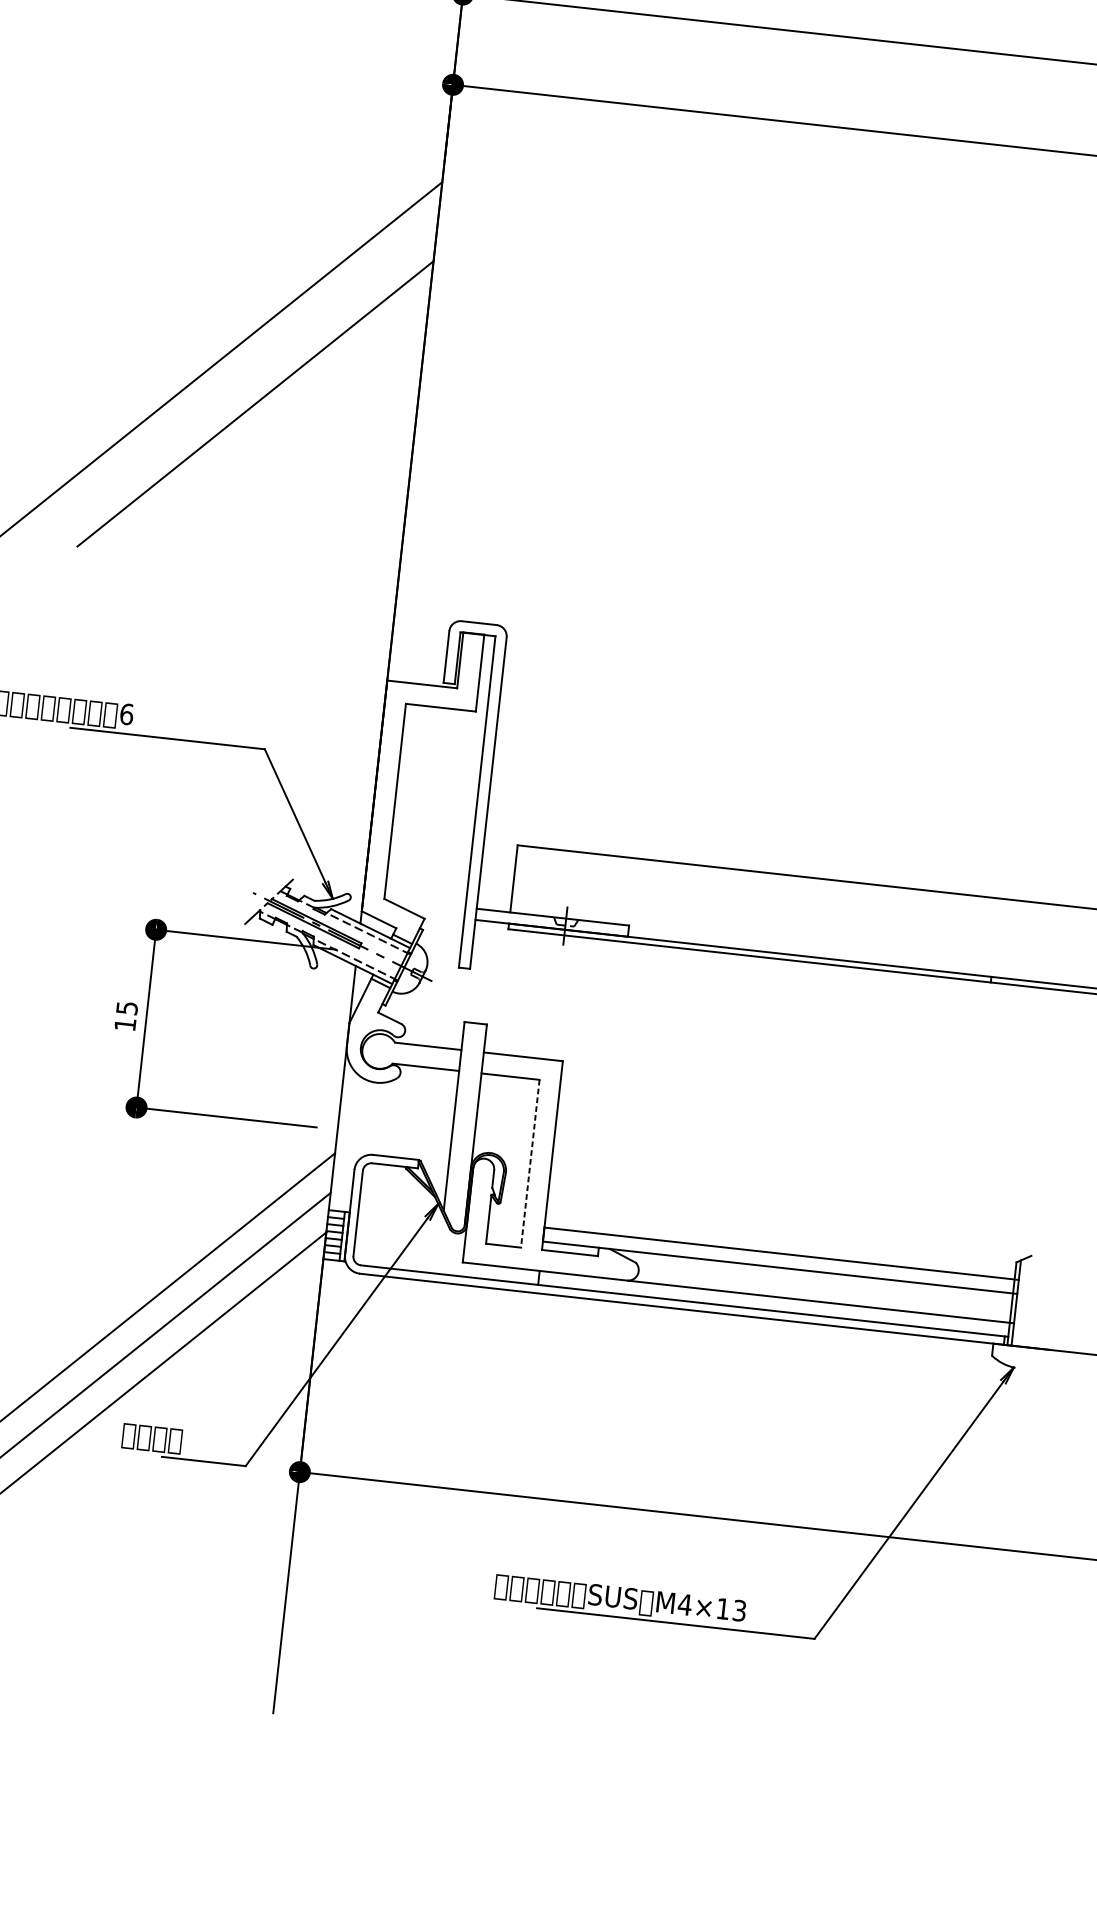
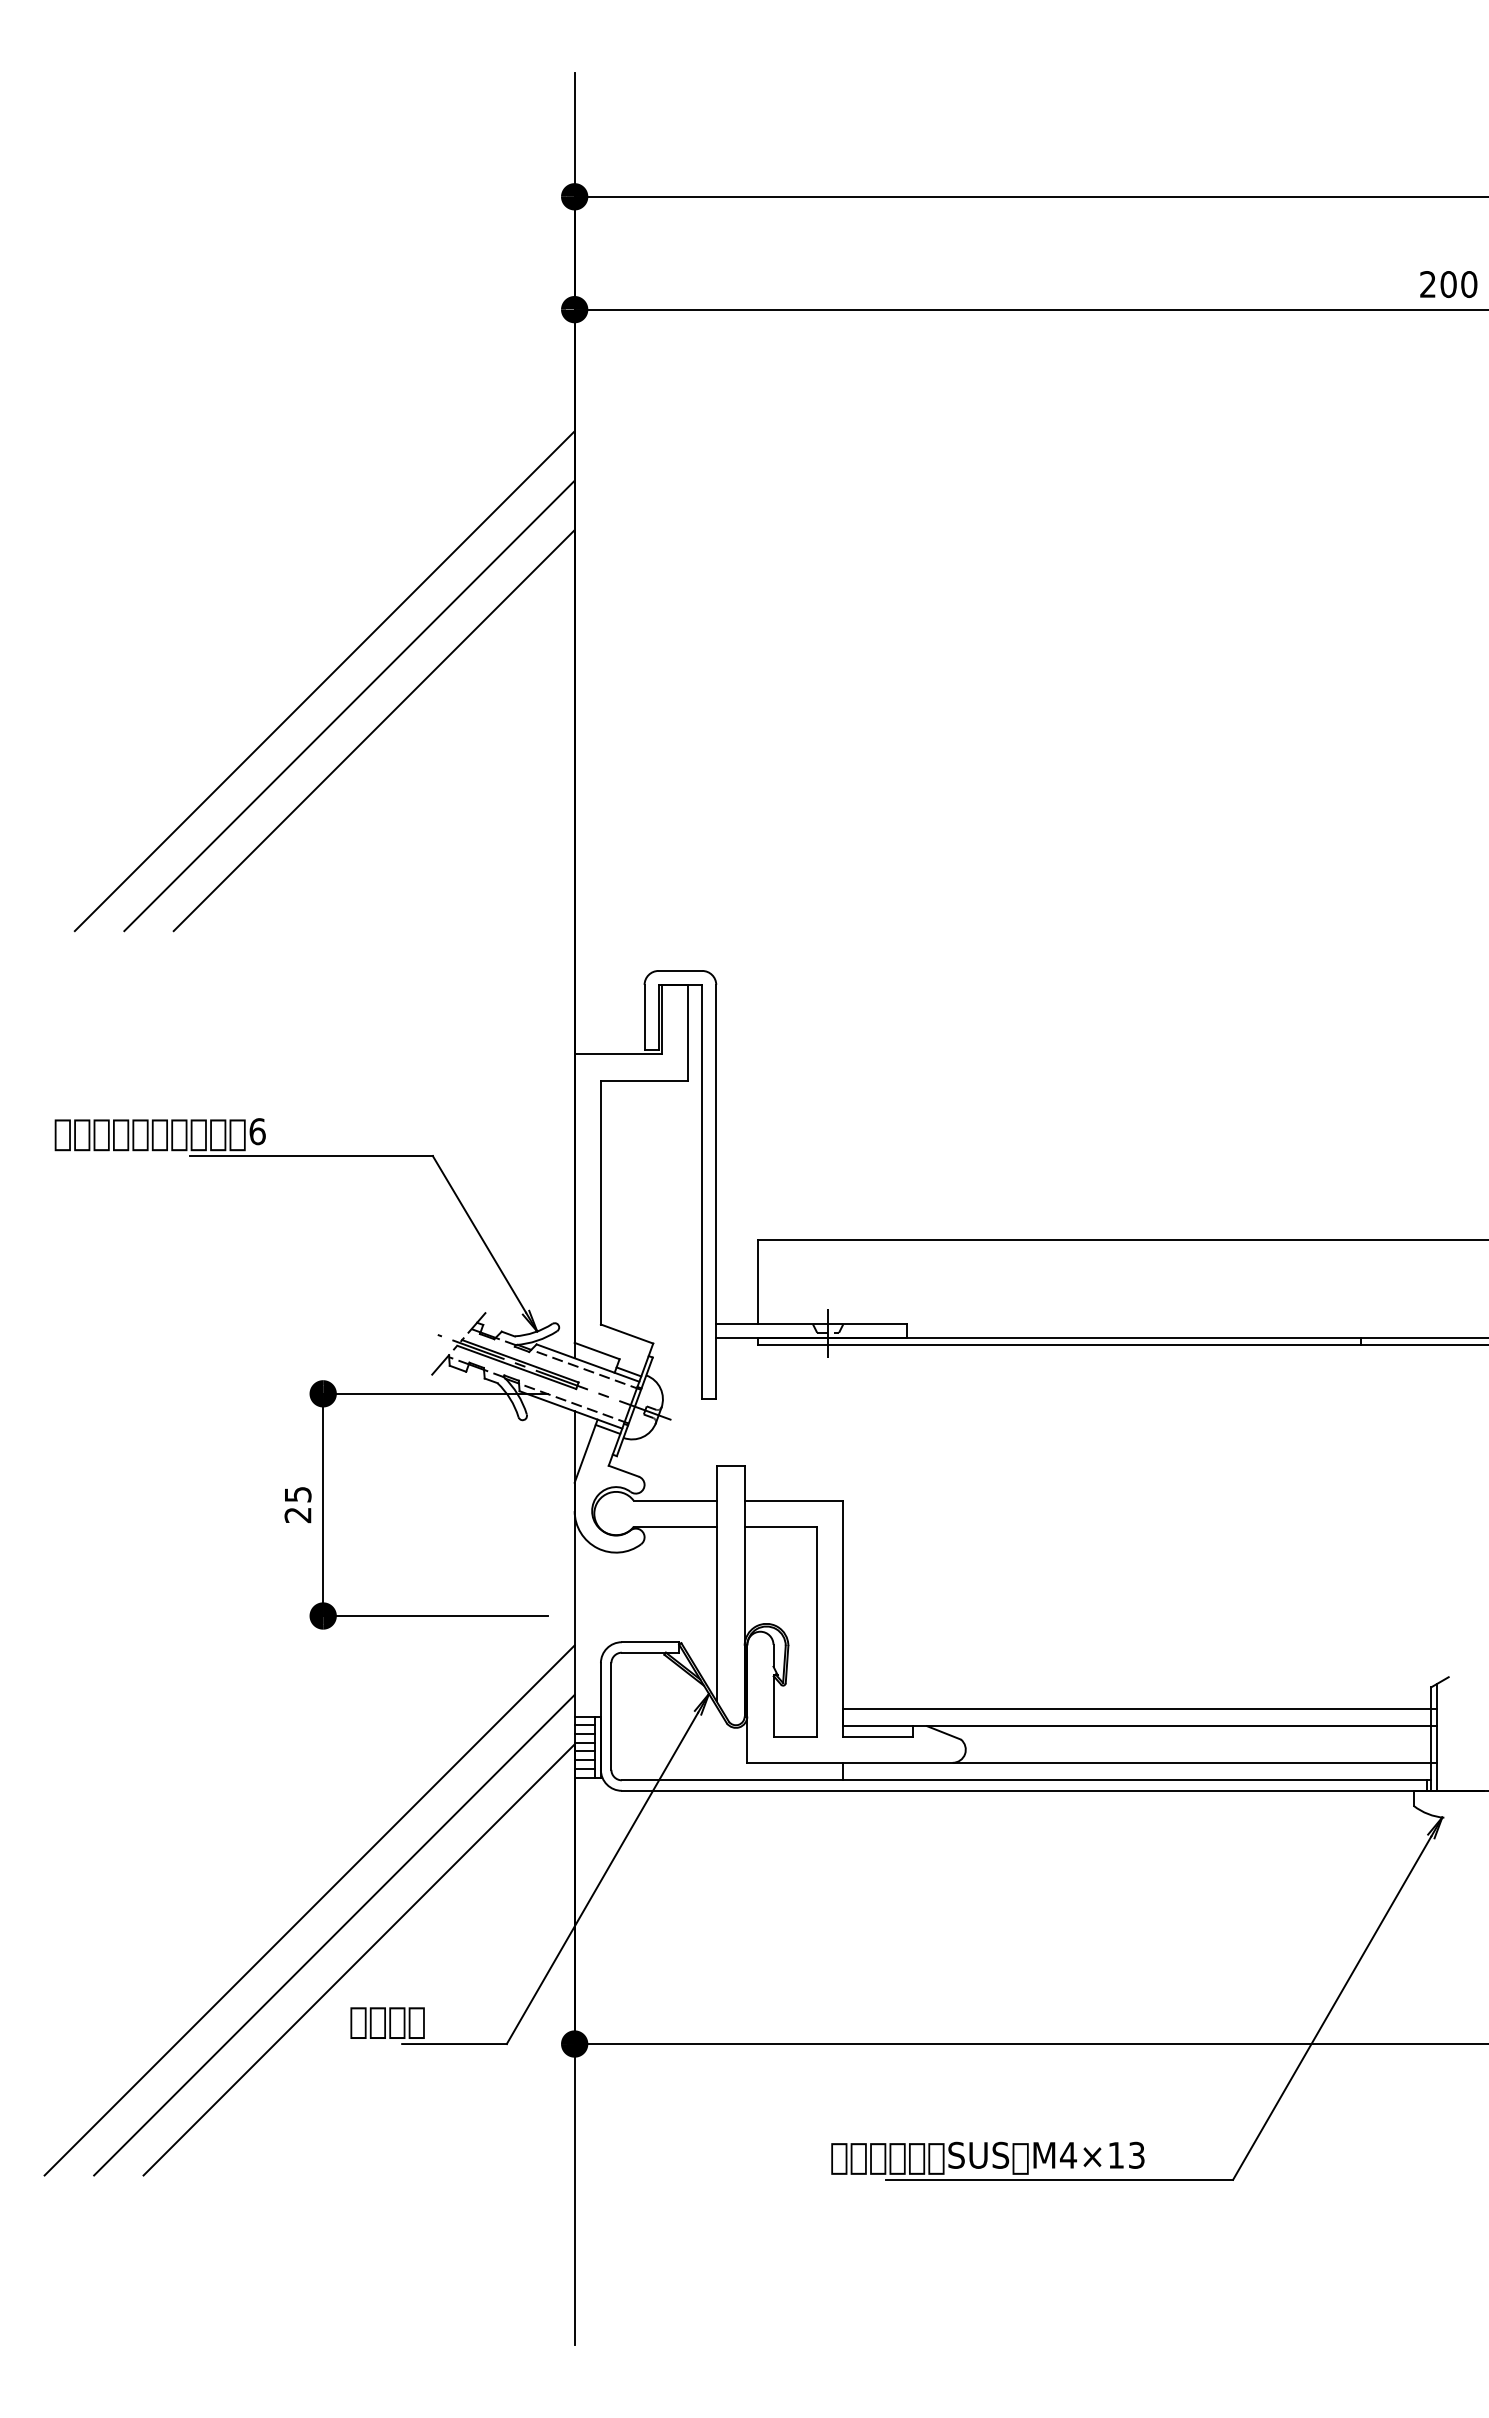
line: (237, 381) -> (349, 705), added
text: (124, 1024) -> (297, 1515), 15 -> 25
line: (530, 1163) -> (817, 1631), dashed -> solid

